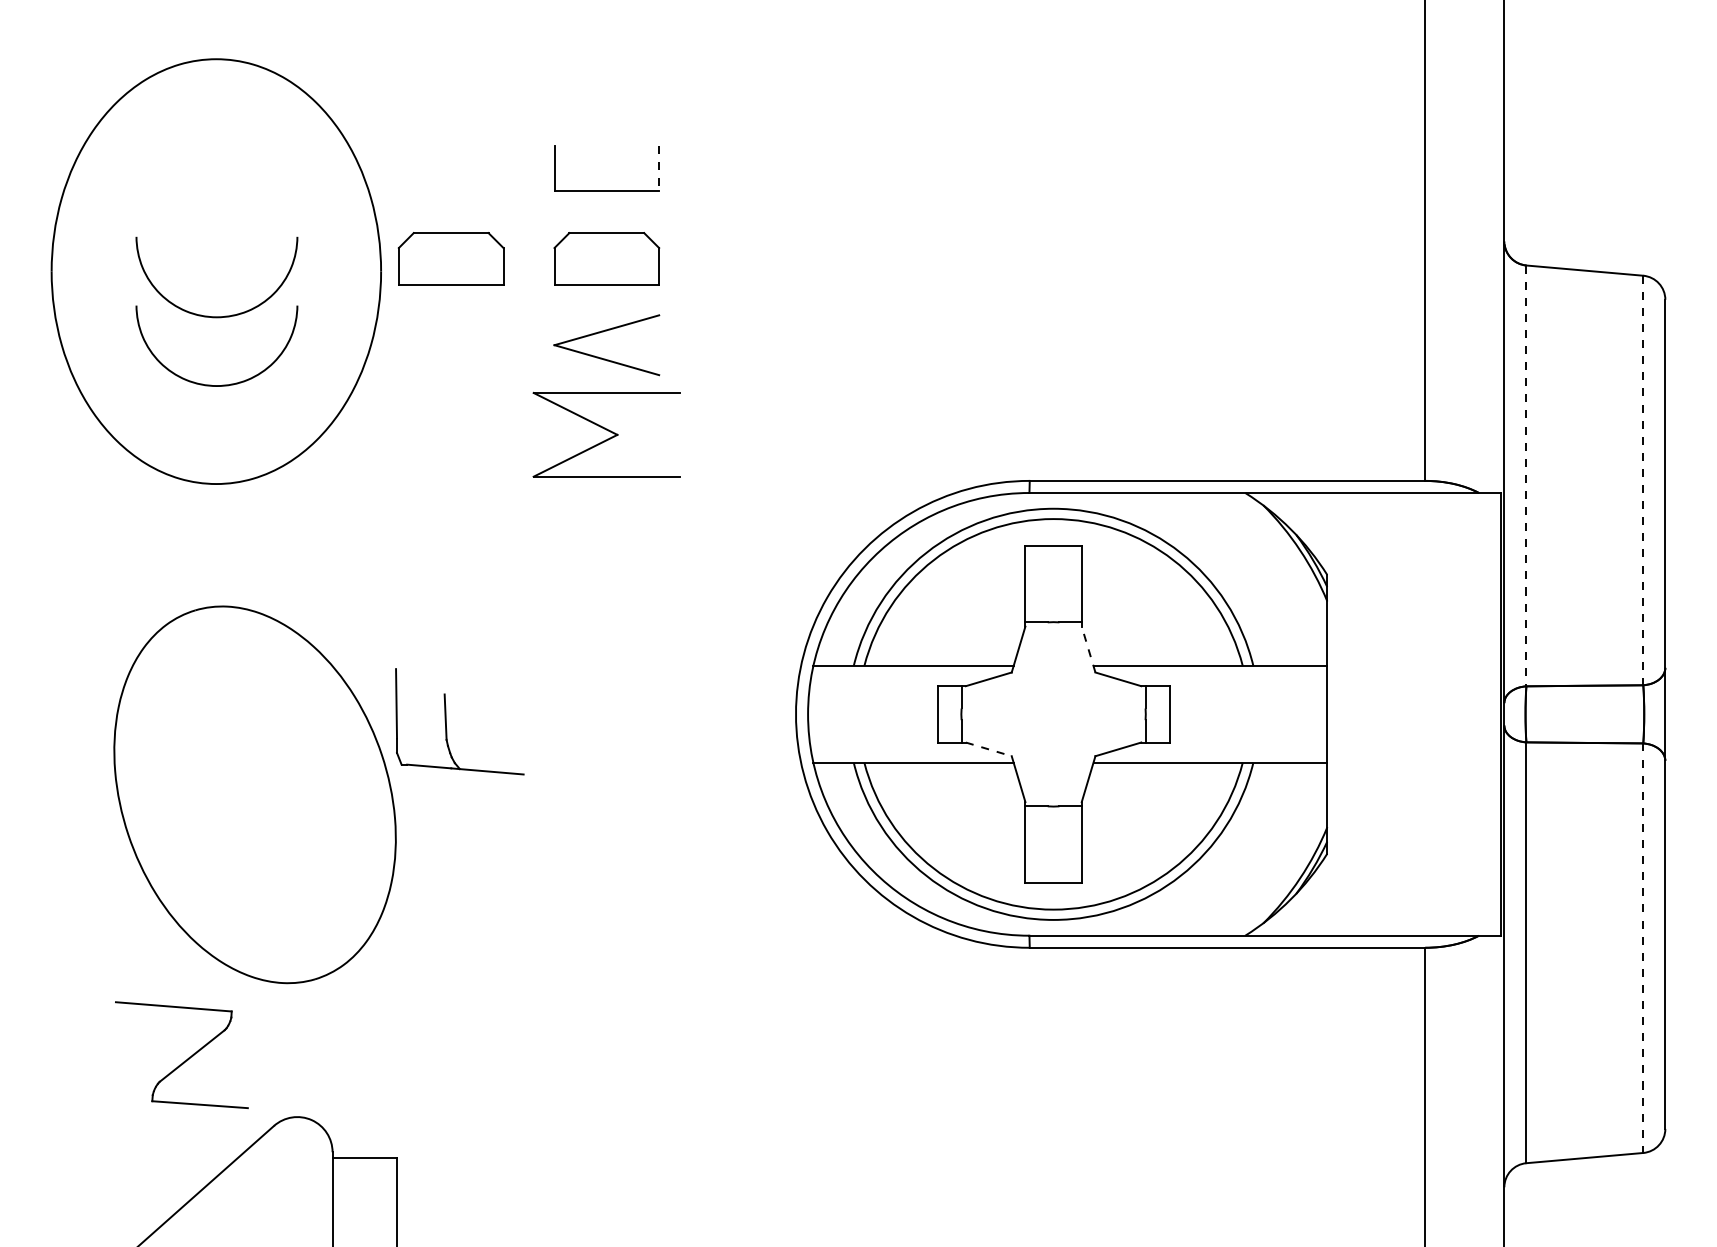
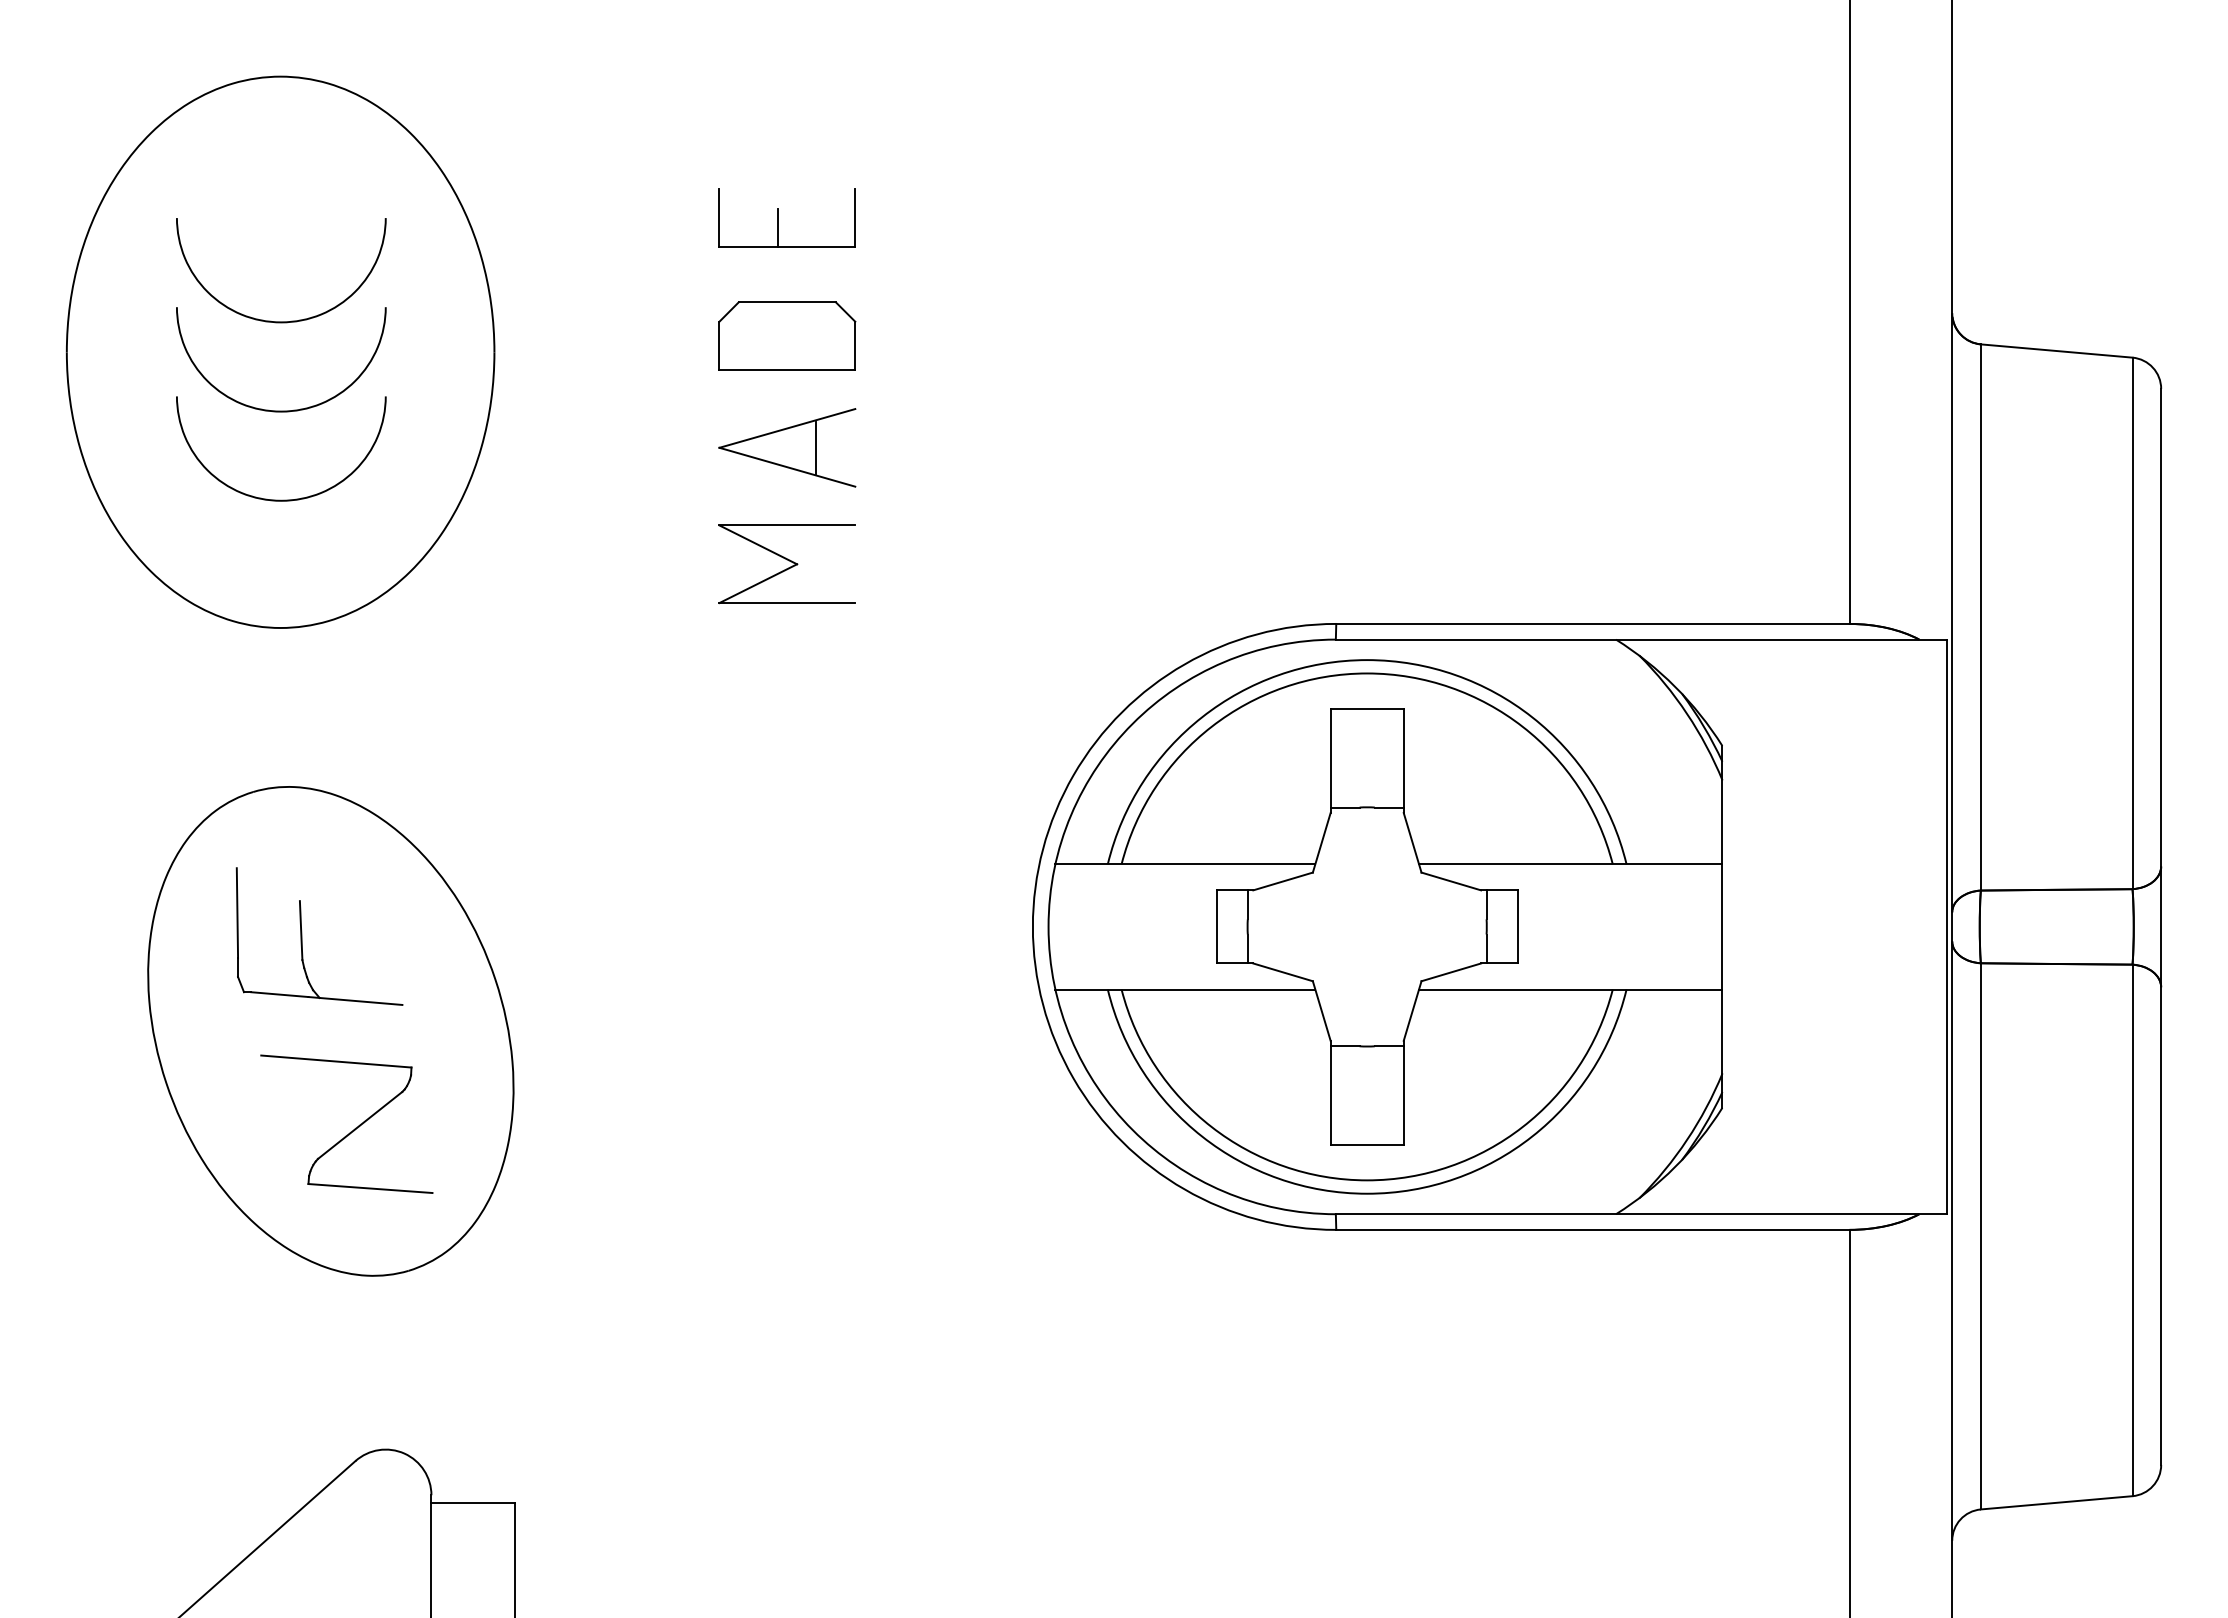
line: (659, 168) -> (855, 218), dashed -> solid
line: (599, 175) -> (777, 227), added
curve: (224, 247) -> (291, 320), added
part: (451, 258) -> (585, 335), removed
line: (629, 344) -> (816, 447), added
part: (606, 435) -> (786, 564), size x0.71
line: (1526, 475) -> (1980, 617), dashed -> solid
line: (1643, 480) -> (2132, 623), dashed -> solid
line: (1088, 649) -> (1412, 842), dashed -> solid
part: (446, 721) -> (302, 936), moved
line: (989, 749) -> (1283, 972), dashed -> solid
line: (1643, 948) -> (2132, 1230), dashed -> solid
part: (184, 1060) -> (350, 1131), moved

